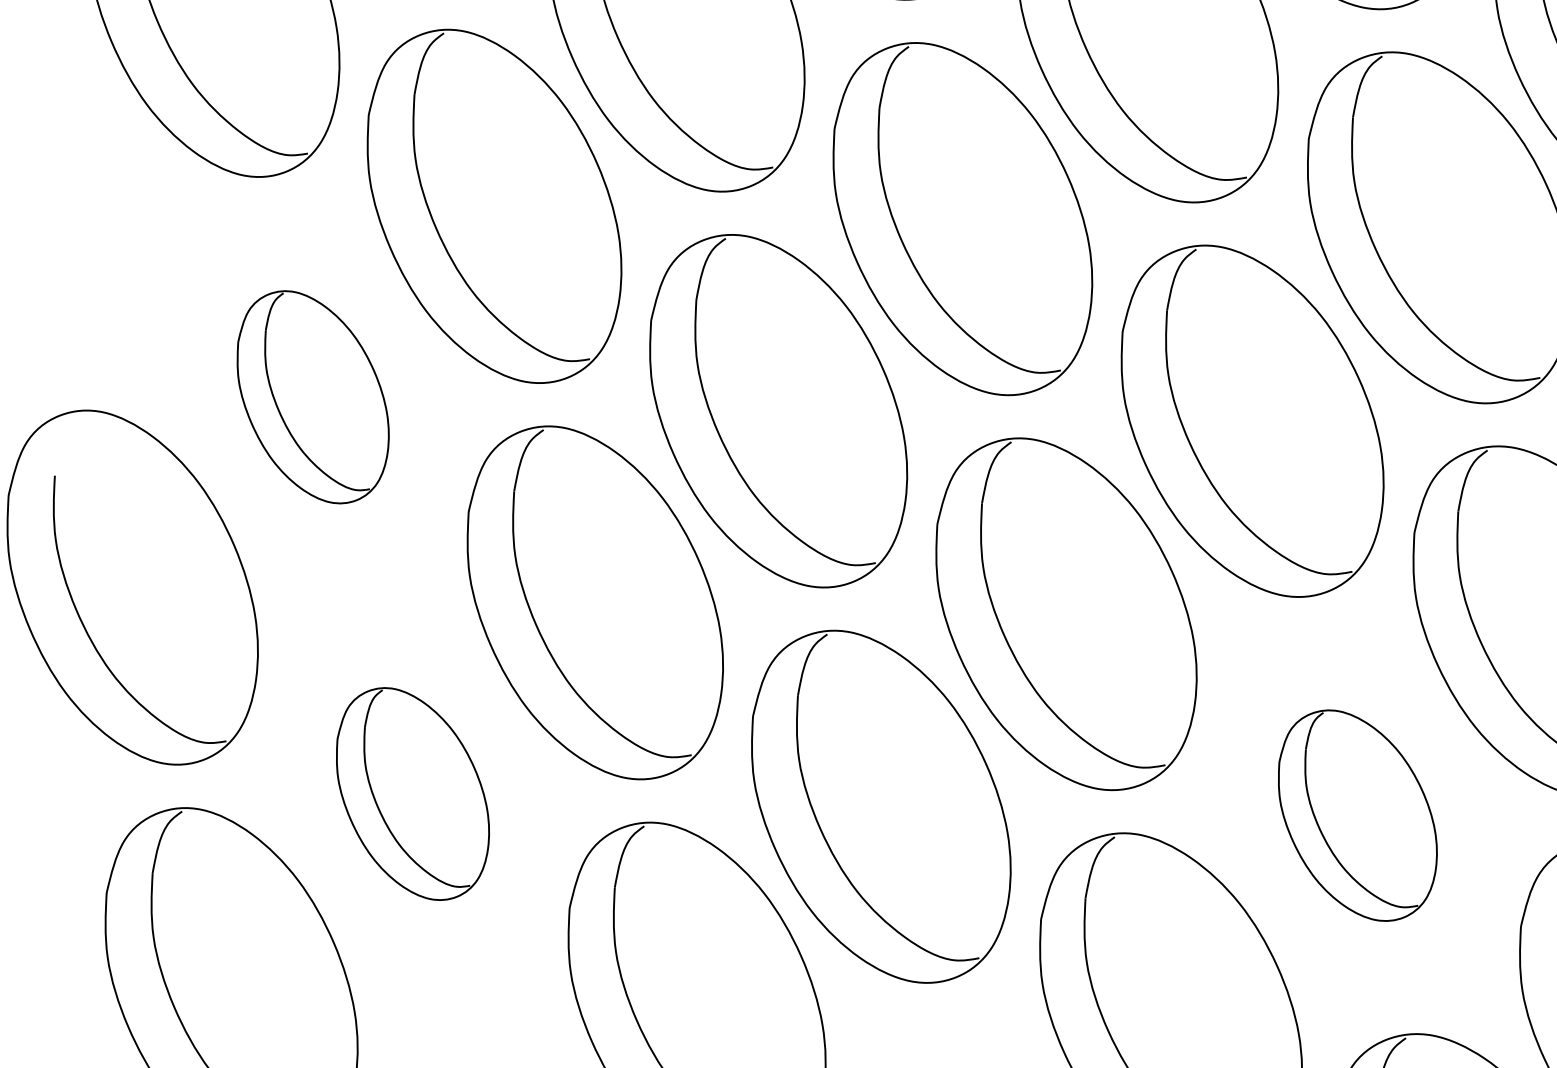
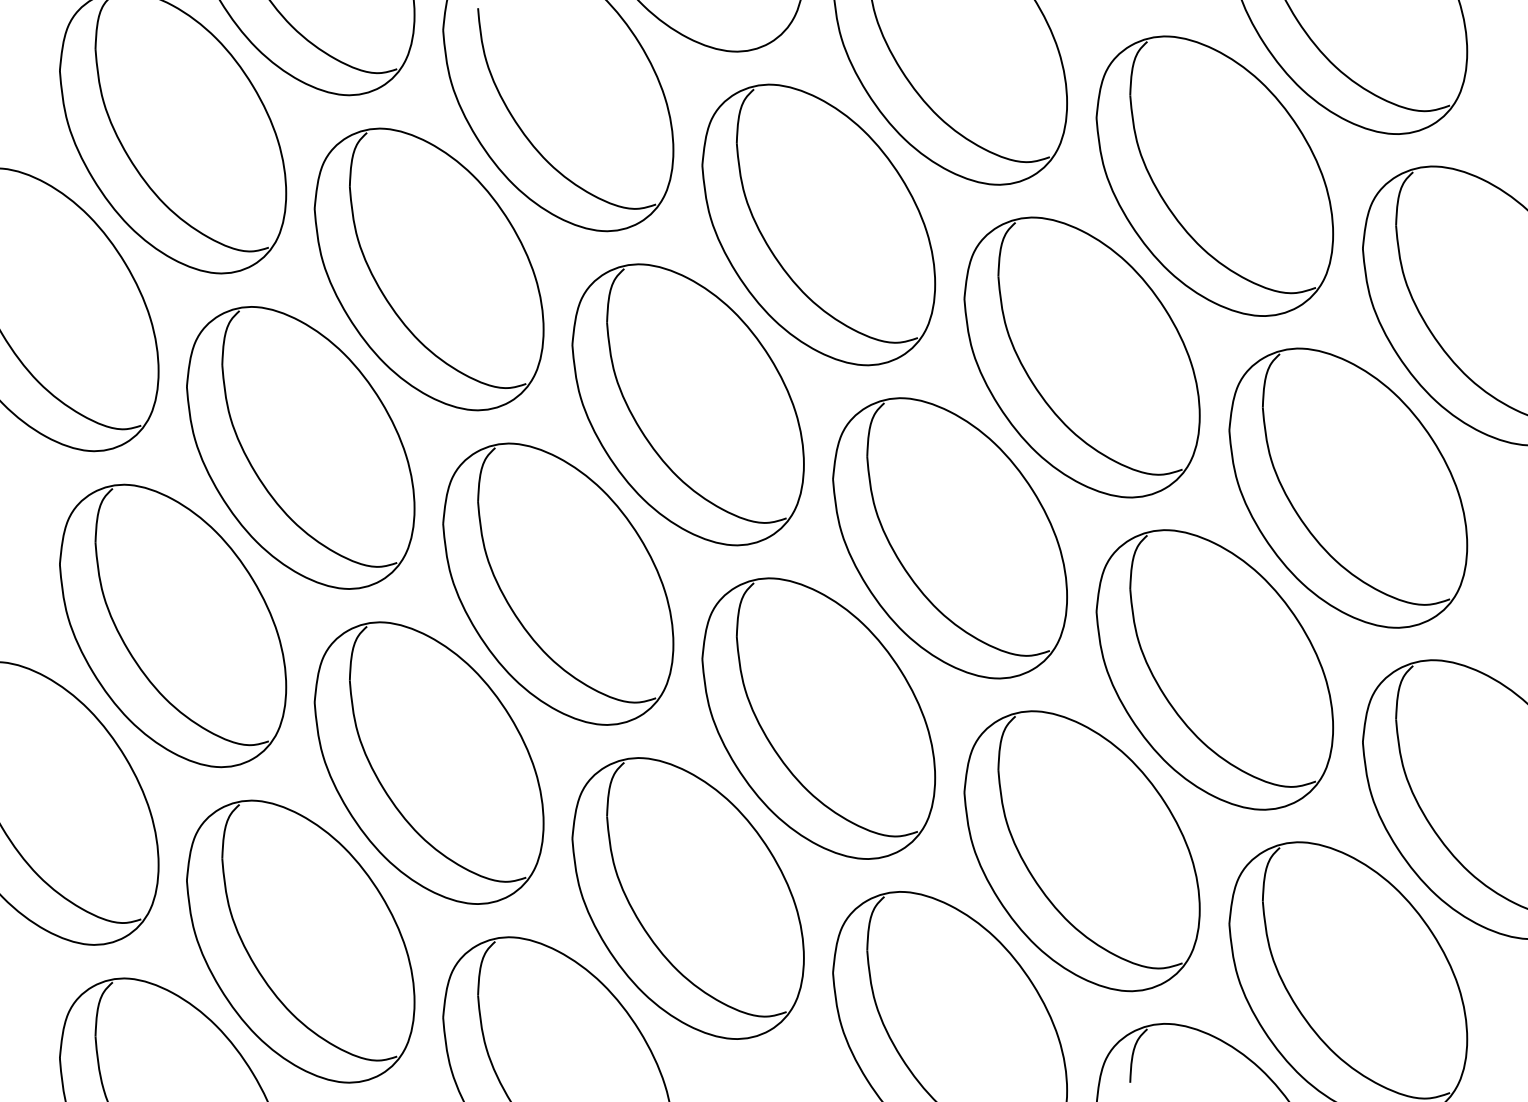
part: (313, 396) -> (173, 625), size x1.67
part: (412, 793) -> (300, 941), size x1.67
part: (1356, 815) -> (1081, 851), size x1.67

